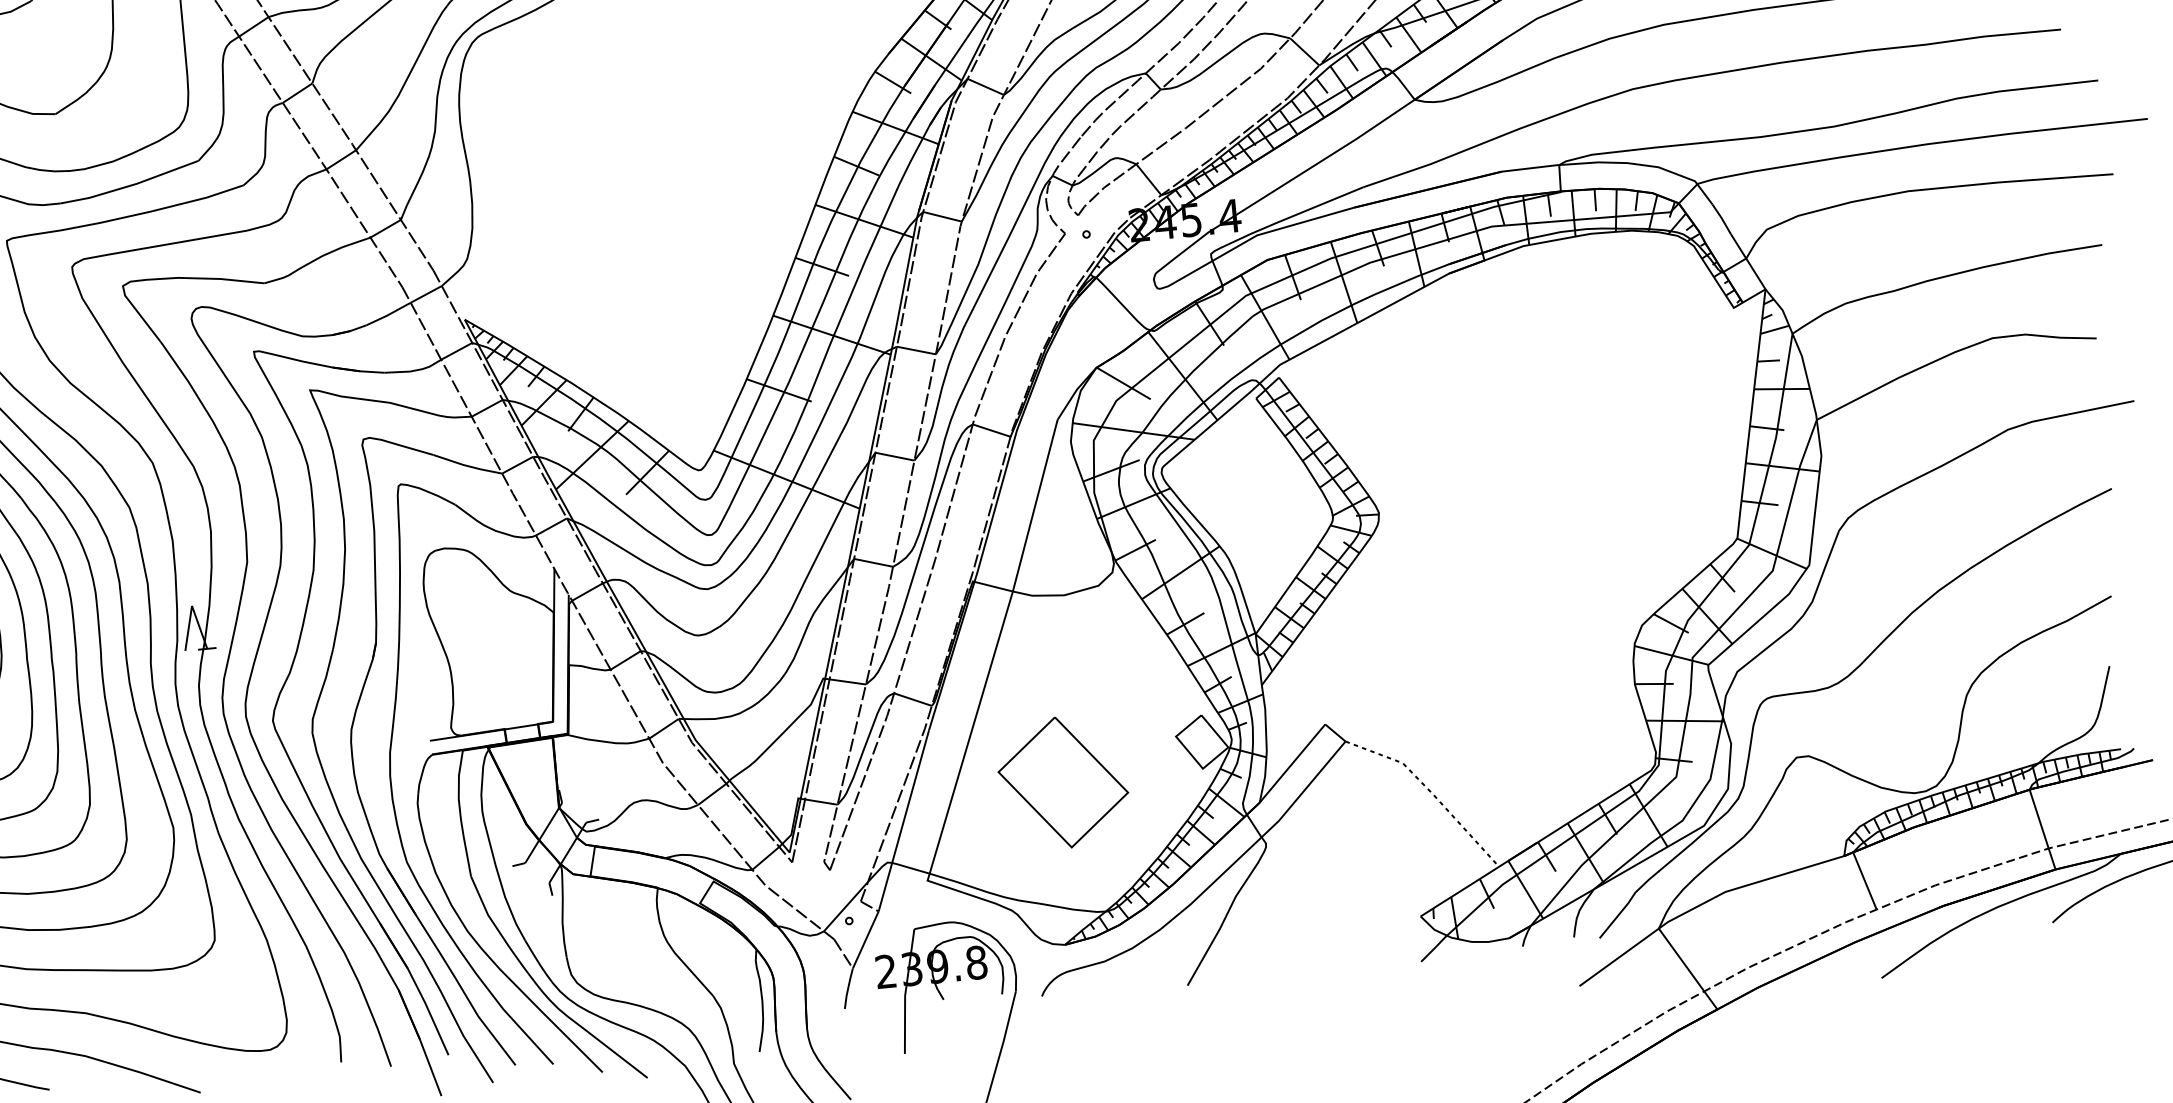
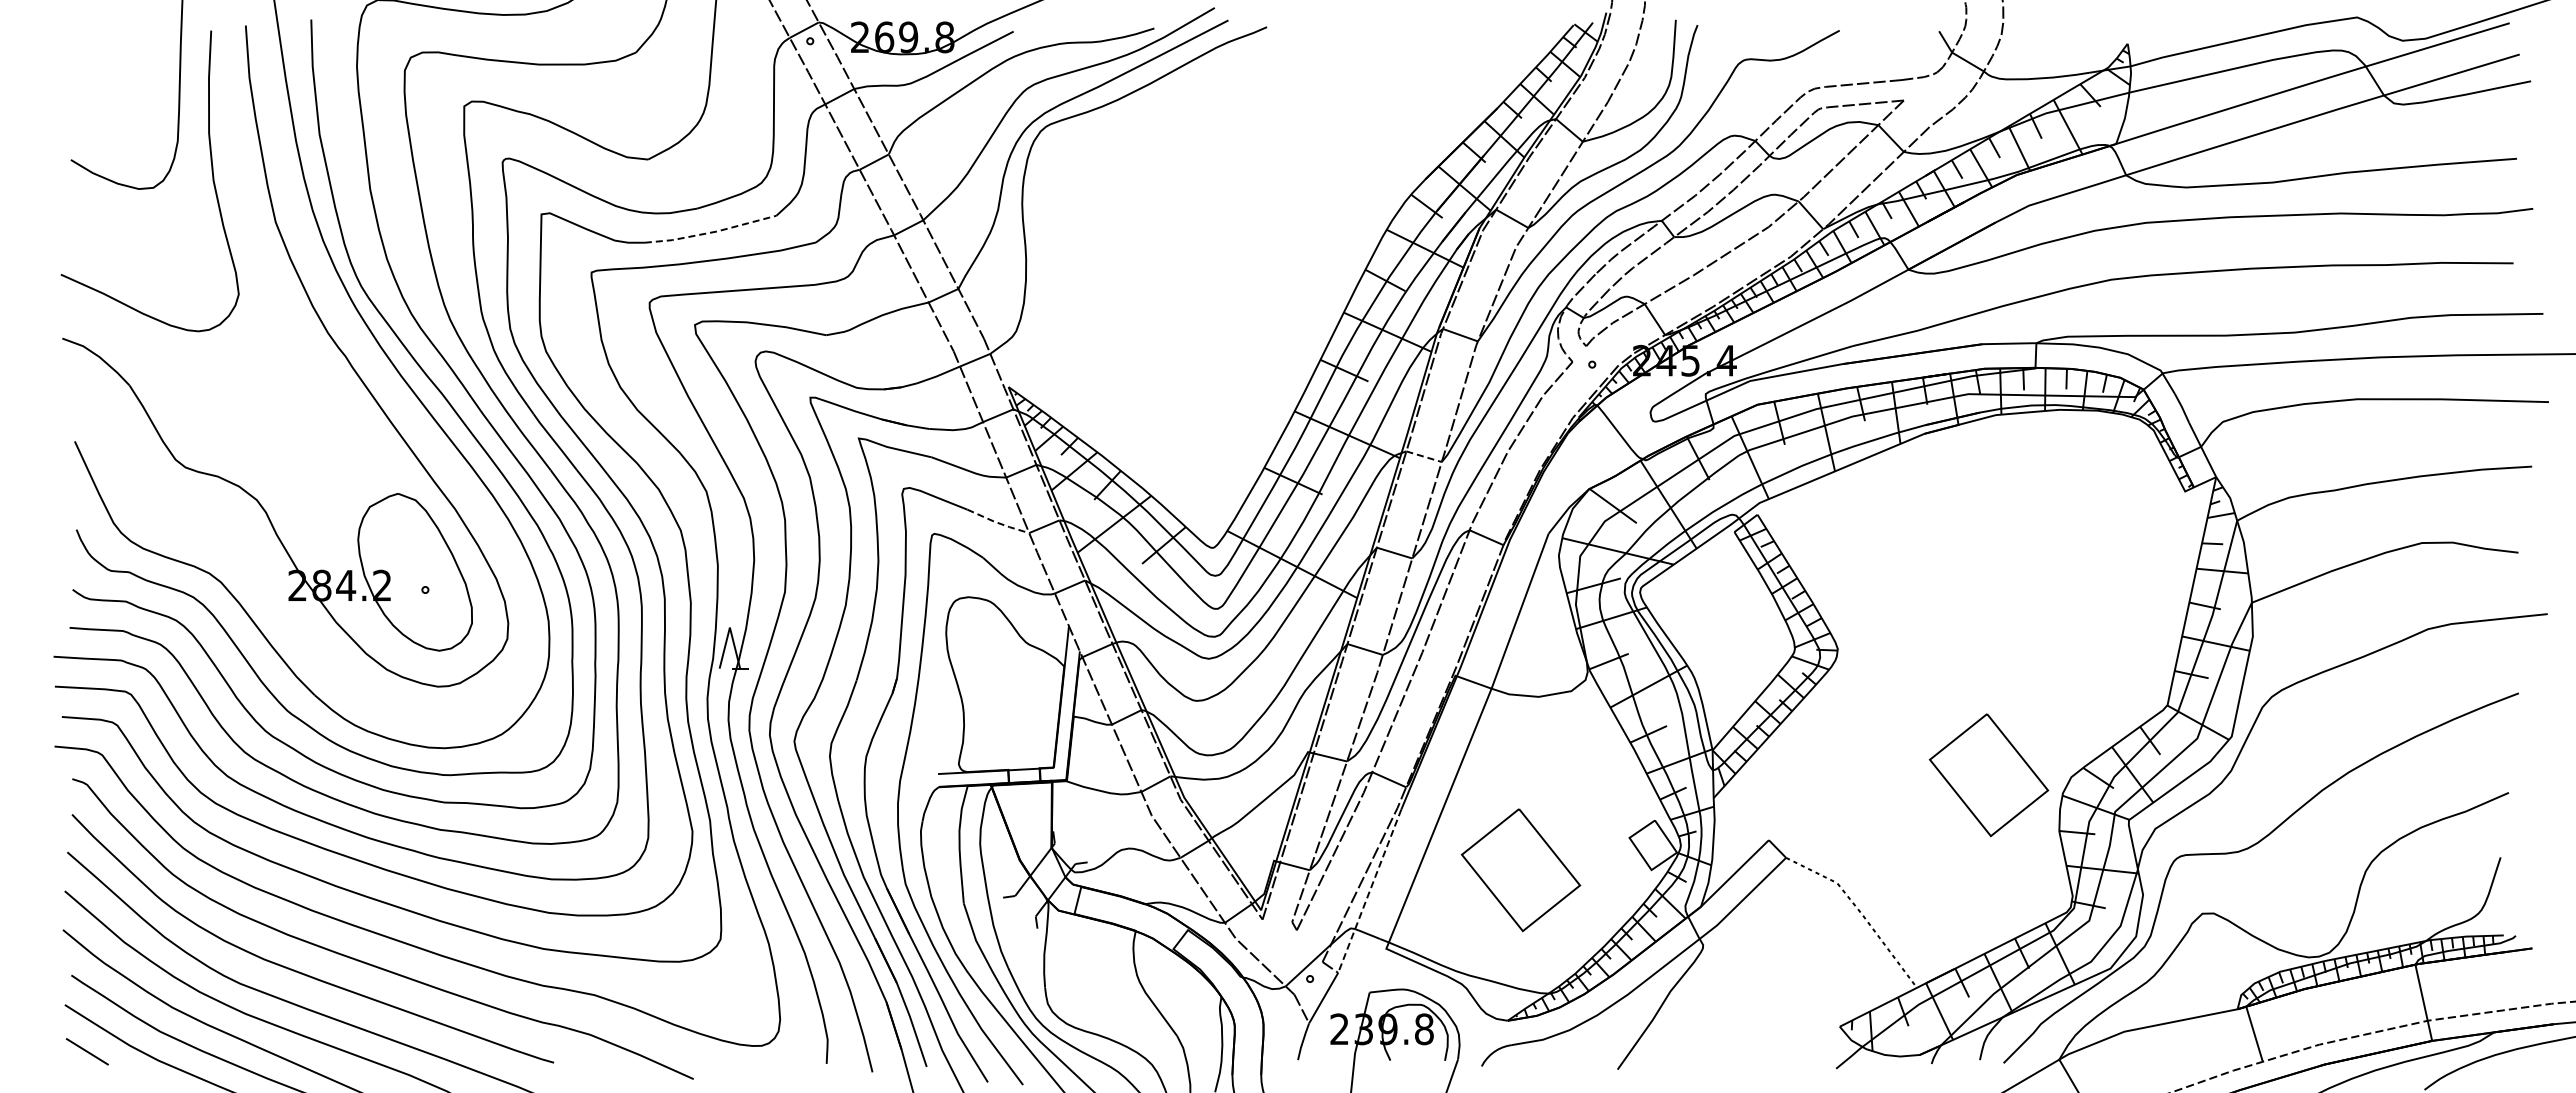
line: (130, 185) -> (711, 232), solid -> dashed
line: (916, 350) -> (1424, 456), solid -> dashed
line: (467, 465) -> (997, 522), solid -> dashed
part: (1553, 632) -> (1988, 775), added
line: (903, 822) -> (1369, 892), solid -> dashed

